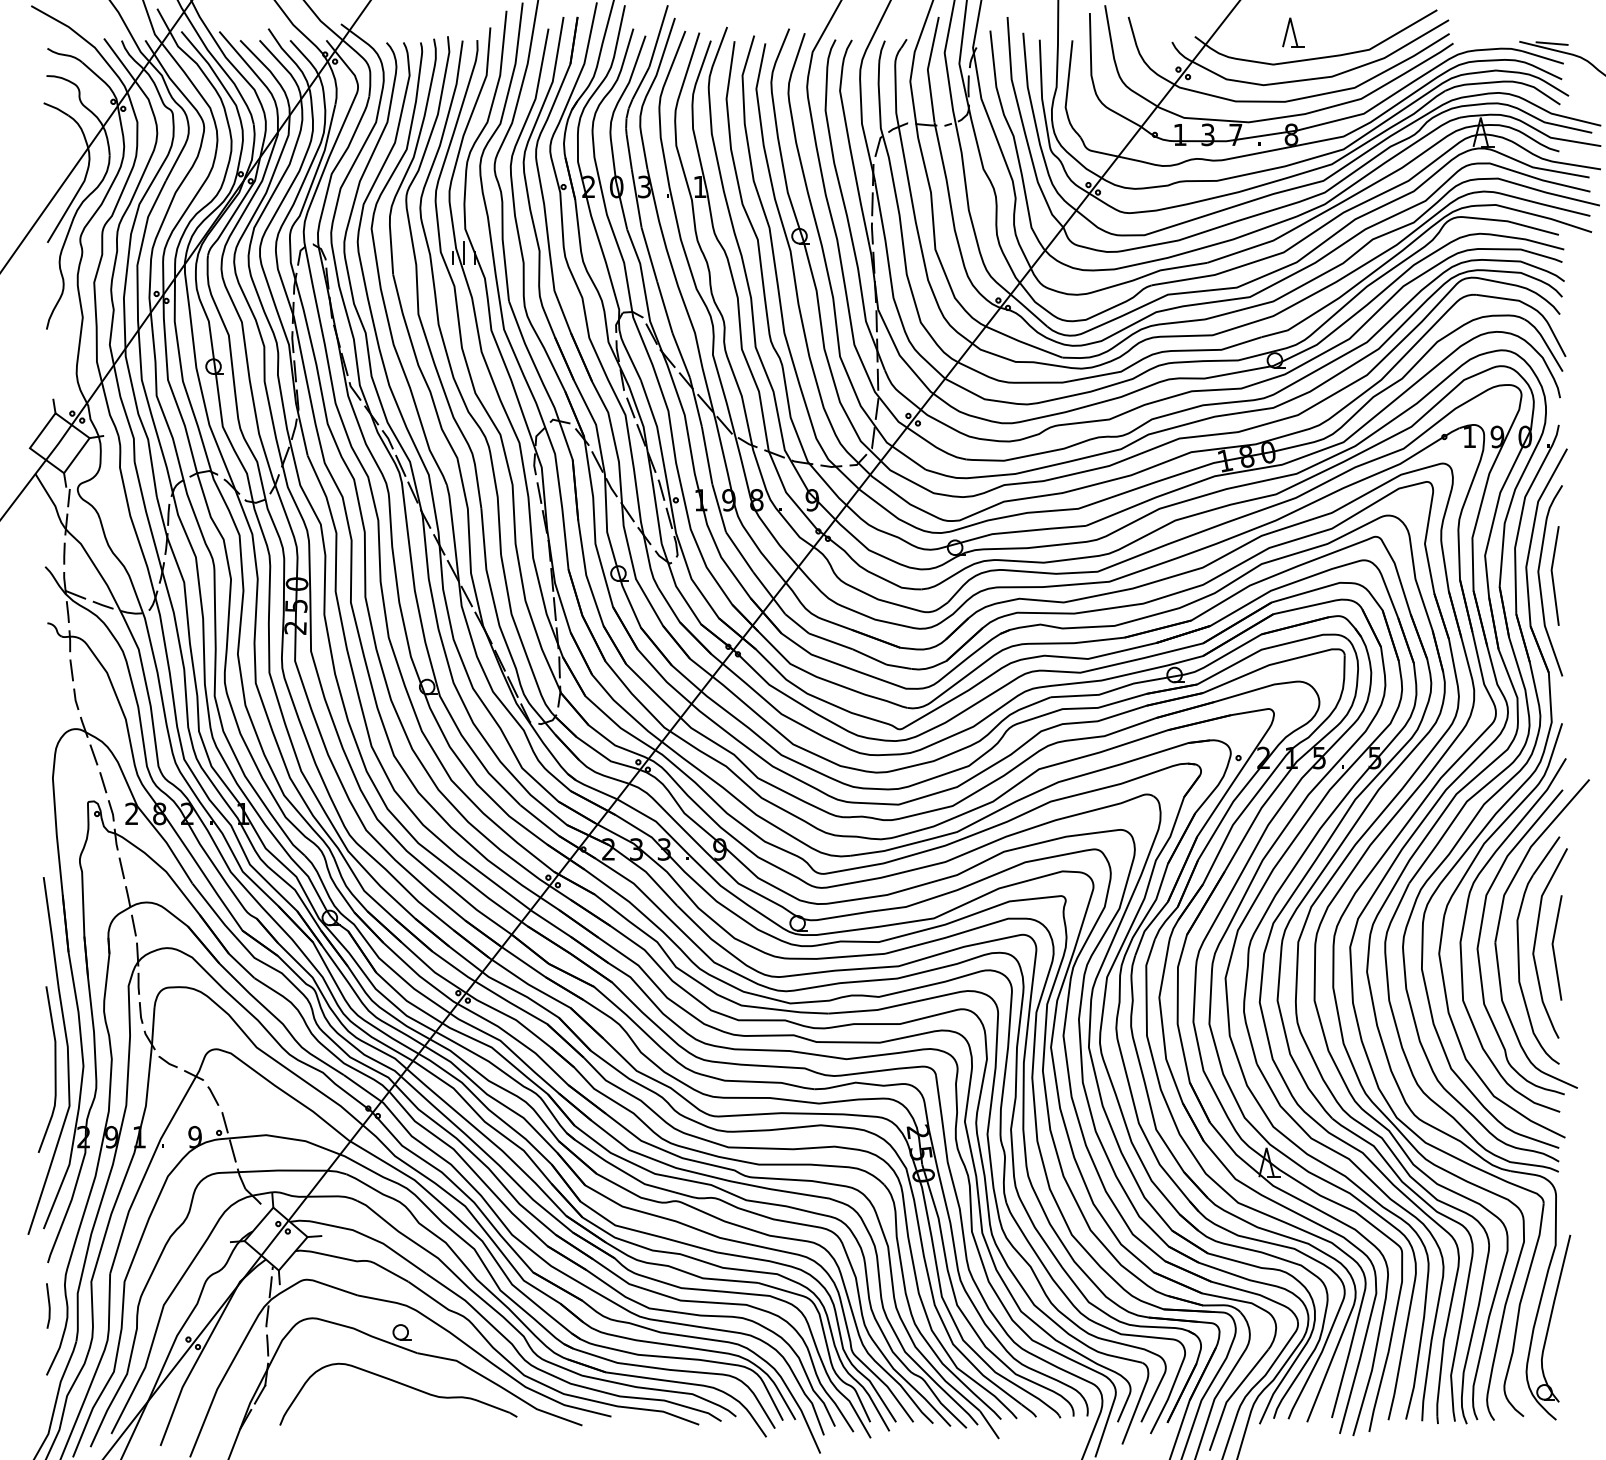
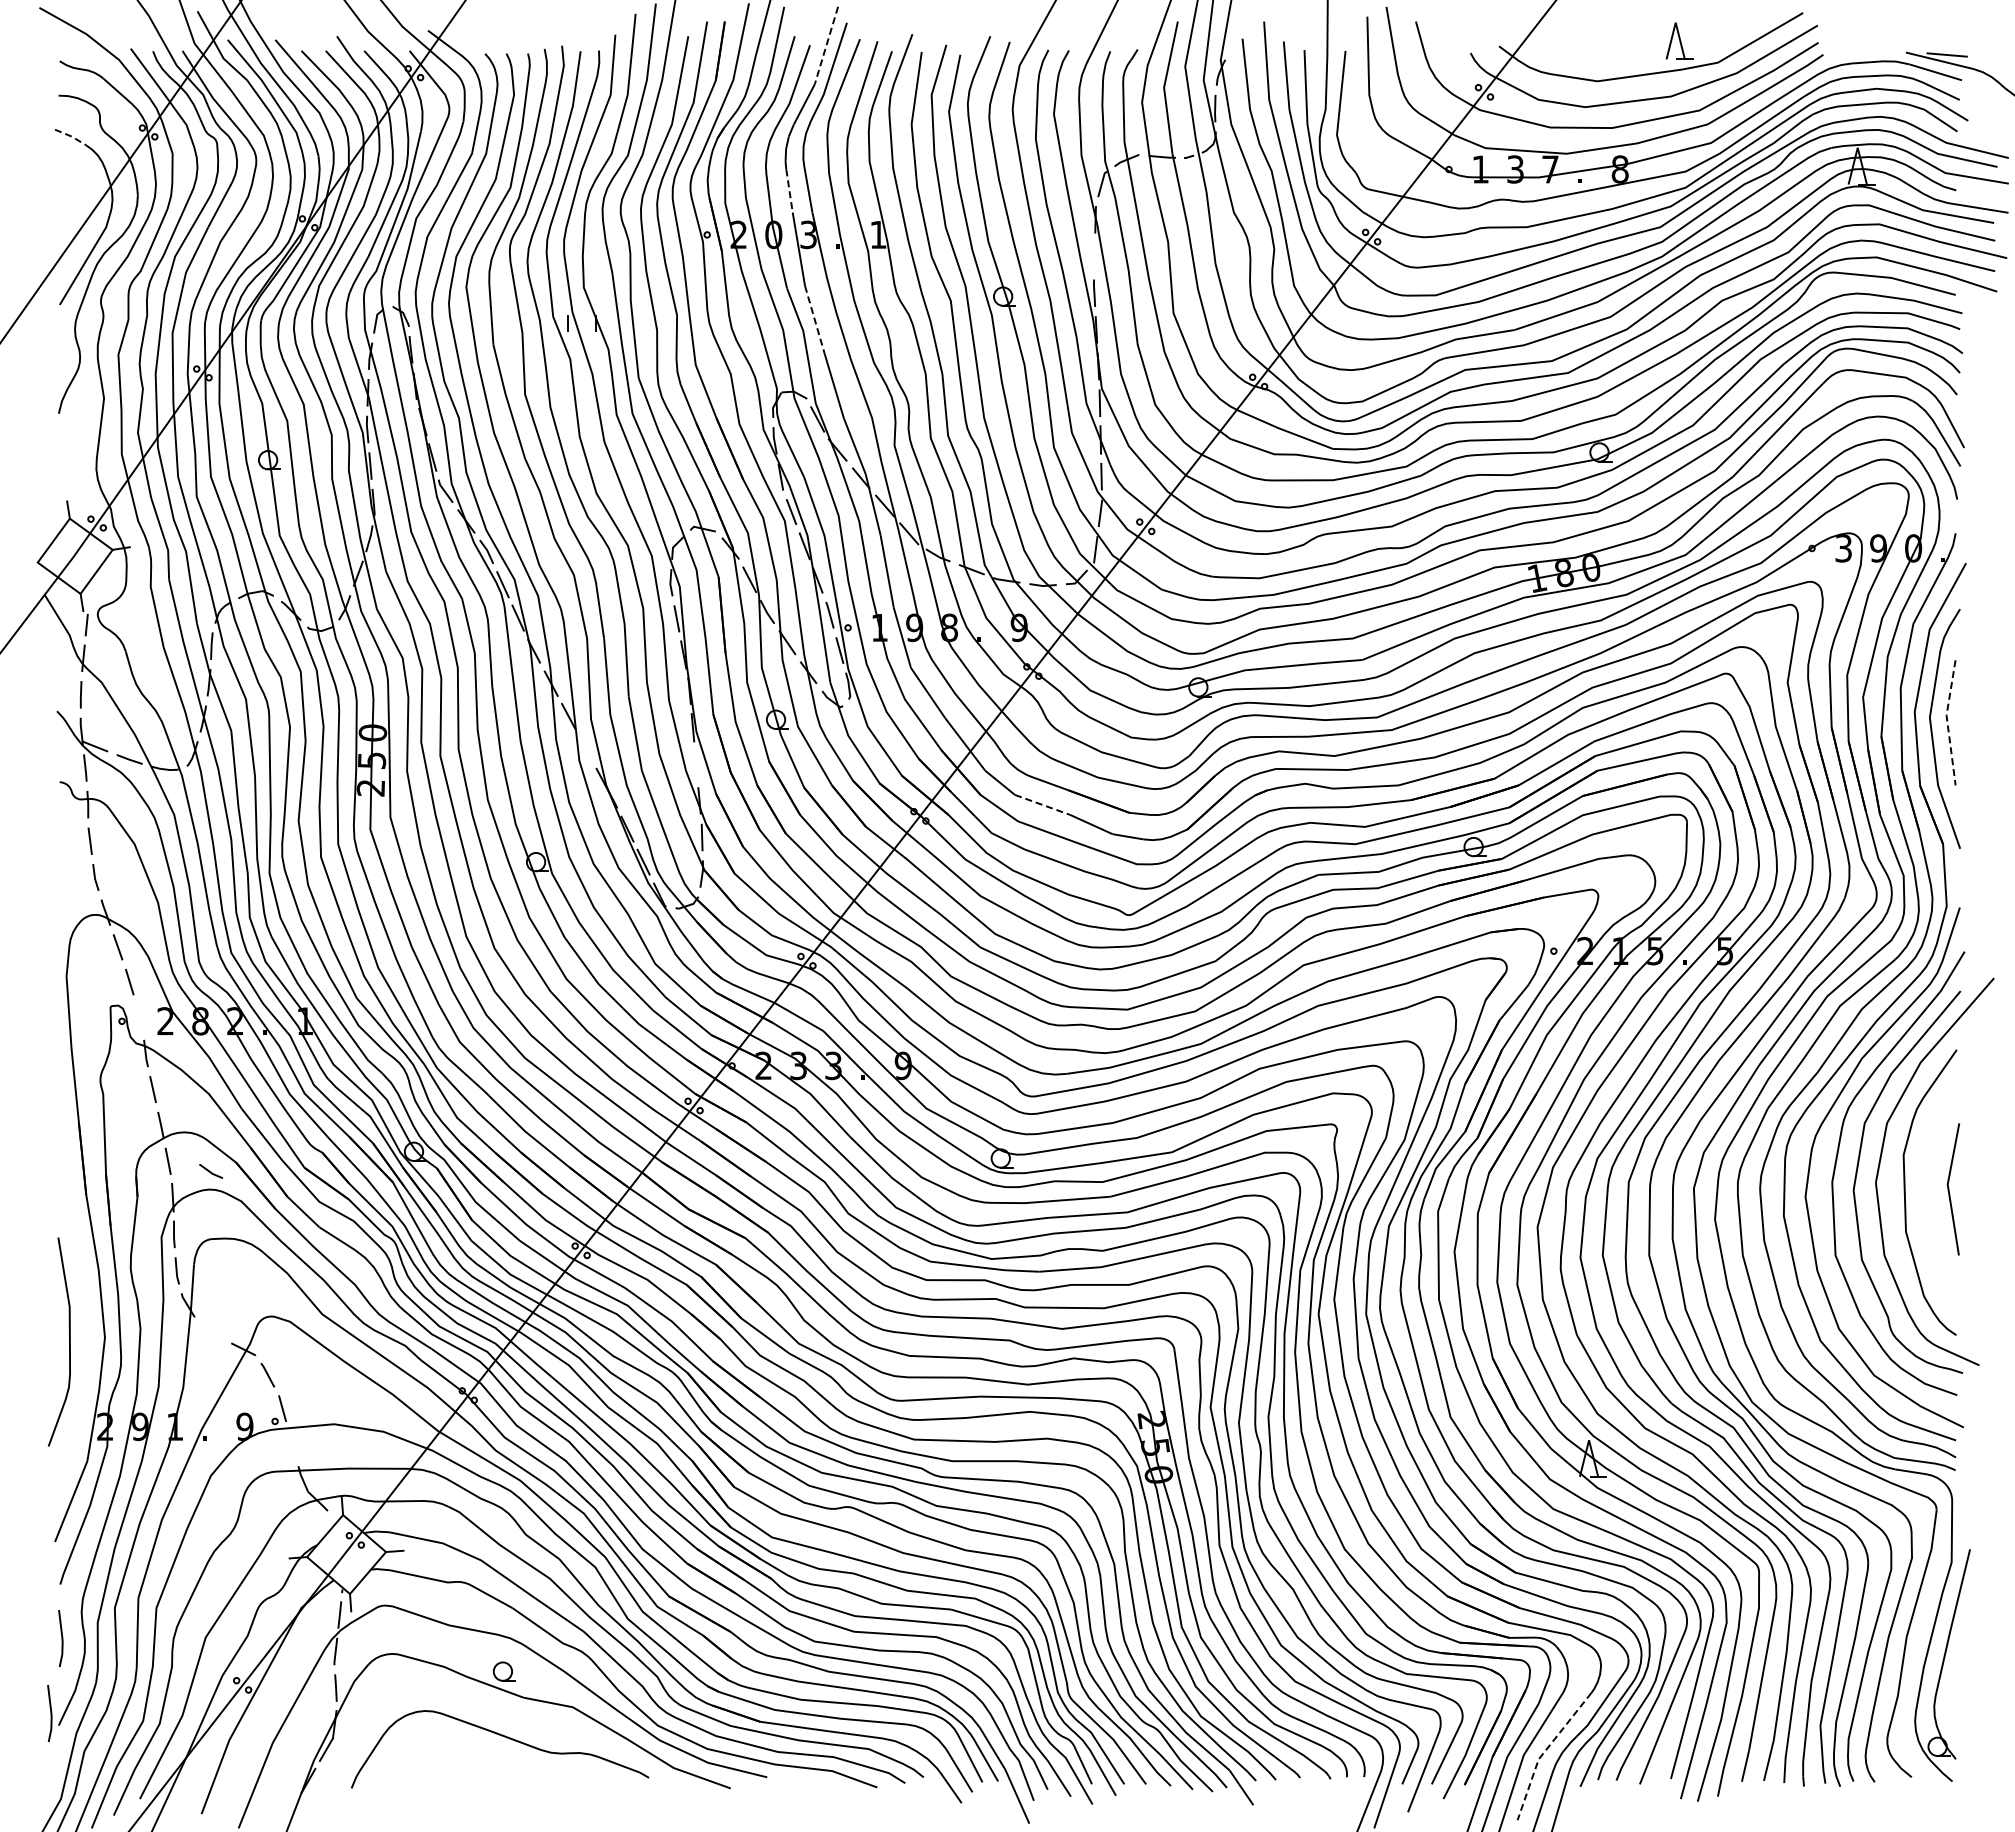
part: (1293, 32) -> (1679, 40), moved
line: (658, 36) -> (826, 45), solid -> dashed
line: (57, 108) -> (72, 136), solid -> dashed
line: (629, 152) -> (789, 191), solid -> dashed
line: (872, 204) -> (1094, 256), removed
line: (464, 252) -> (582, 317), removed
line: (649, 255) -> (814, 320), solid -> dashed
text: (1469, 437) -> (1843, 548), 1 -> 3
line: (1552, 575) -> (1947, 722), solid -> dashed
line: (466, 596) -> (585, 748), removed
line: (555, 609) -> (696, 764), removed
line: (830, 641) -> (1042, 805), solid -> dashed
line: (111, 810) -> (139, 1017), removed
curve: (1536, 939) -> (1927, 1178), removed
curve: (67, 1055) -> (84, 1324), removed
line: (168, 1062) -> (211, 1171), moved
line: (232, 1150) -> (291, 1443), removed
line: (40, 1365) -> (50, 1713), added
line: (1231, 1396) -> (1544, 1752), solid -> dashed

